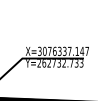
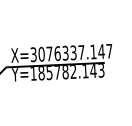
text: (57, 63) -> (62, 72), Y=262732.733 -> Y=185782.143

